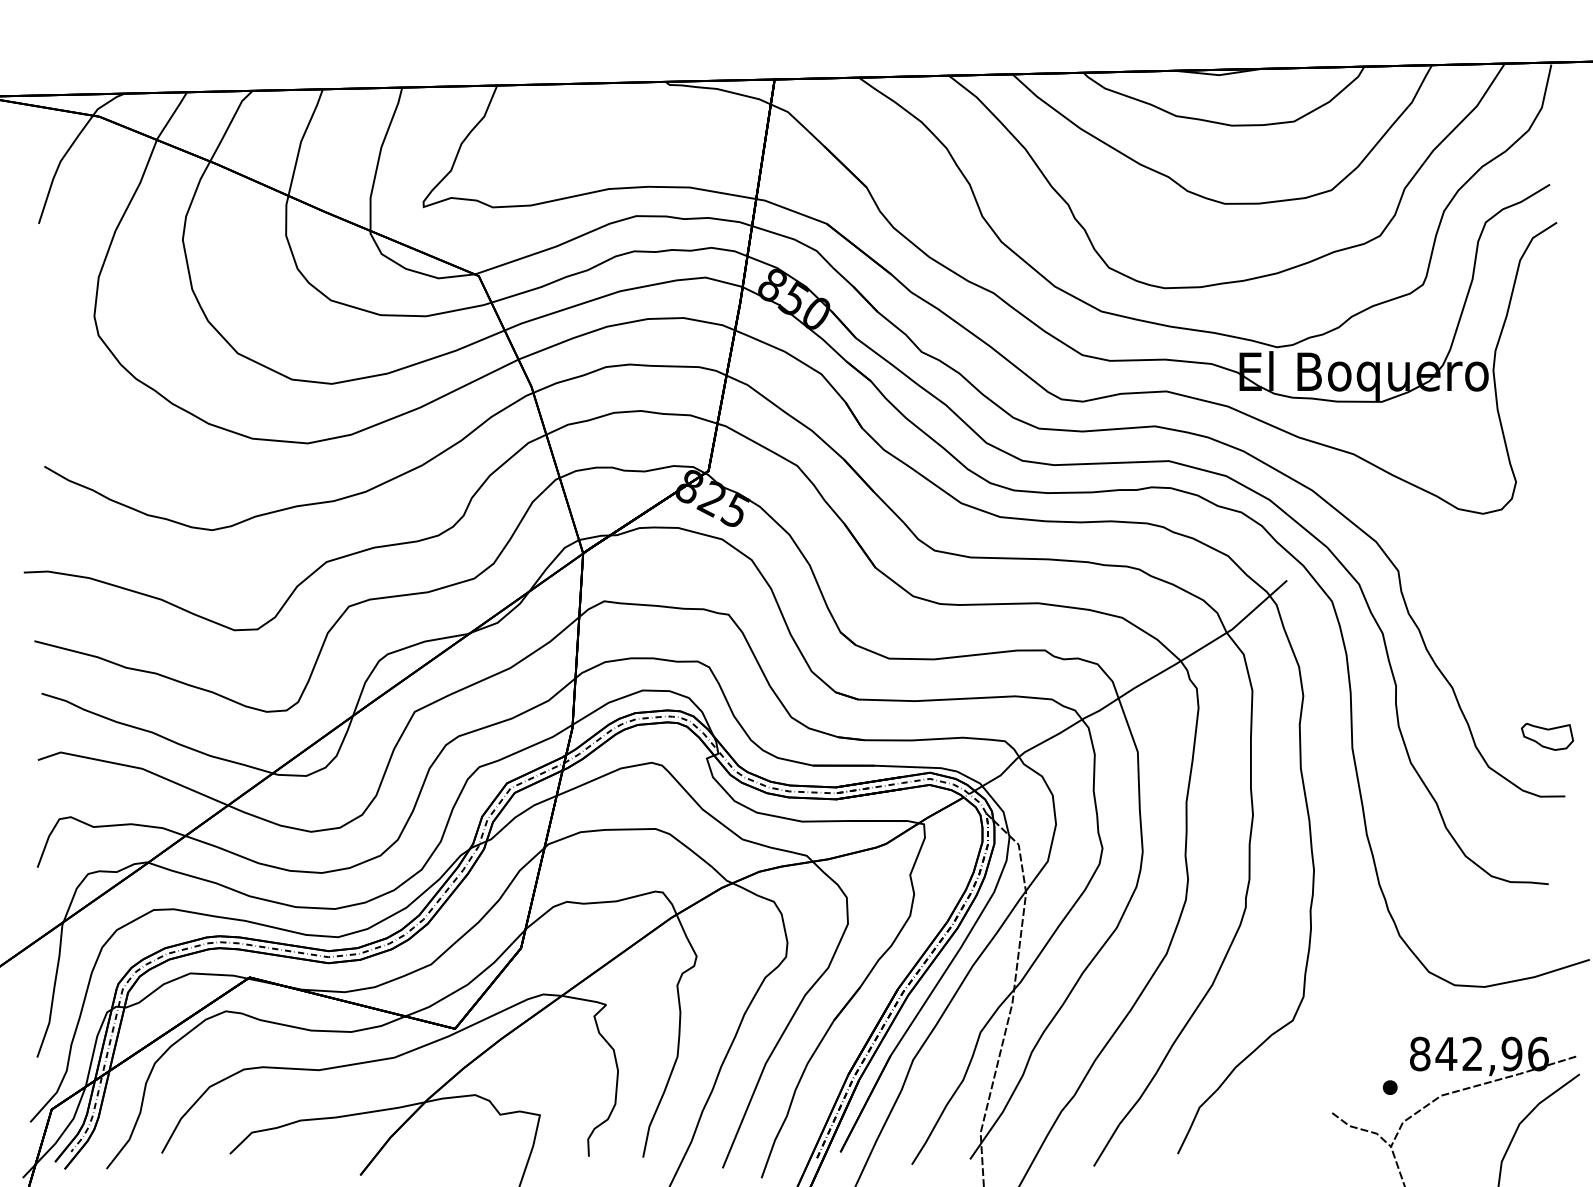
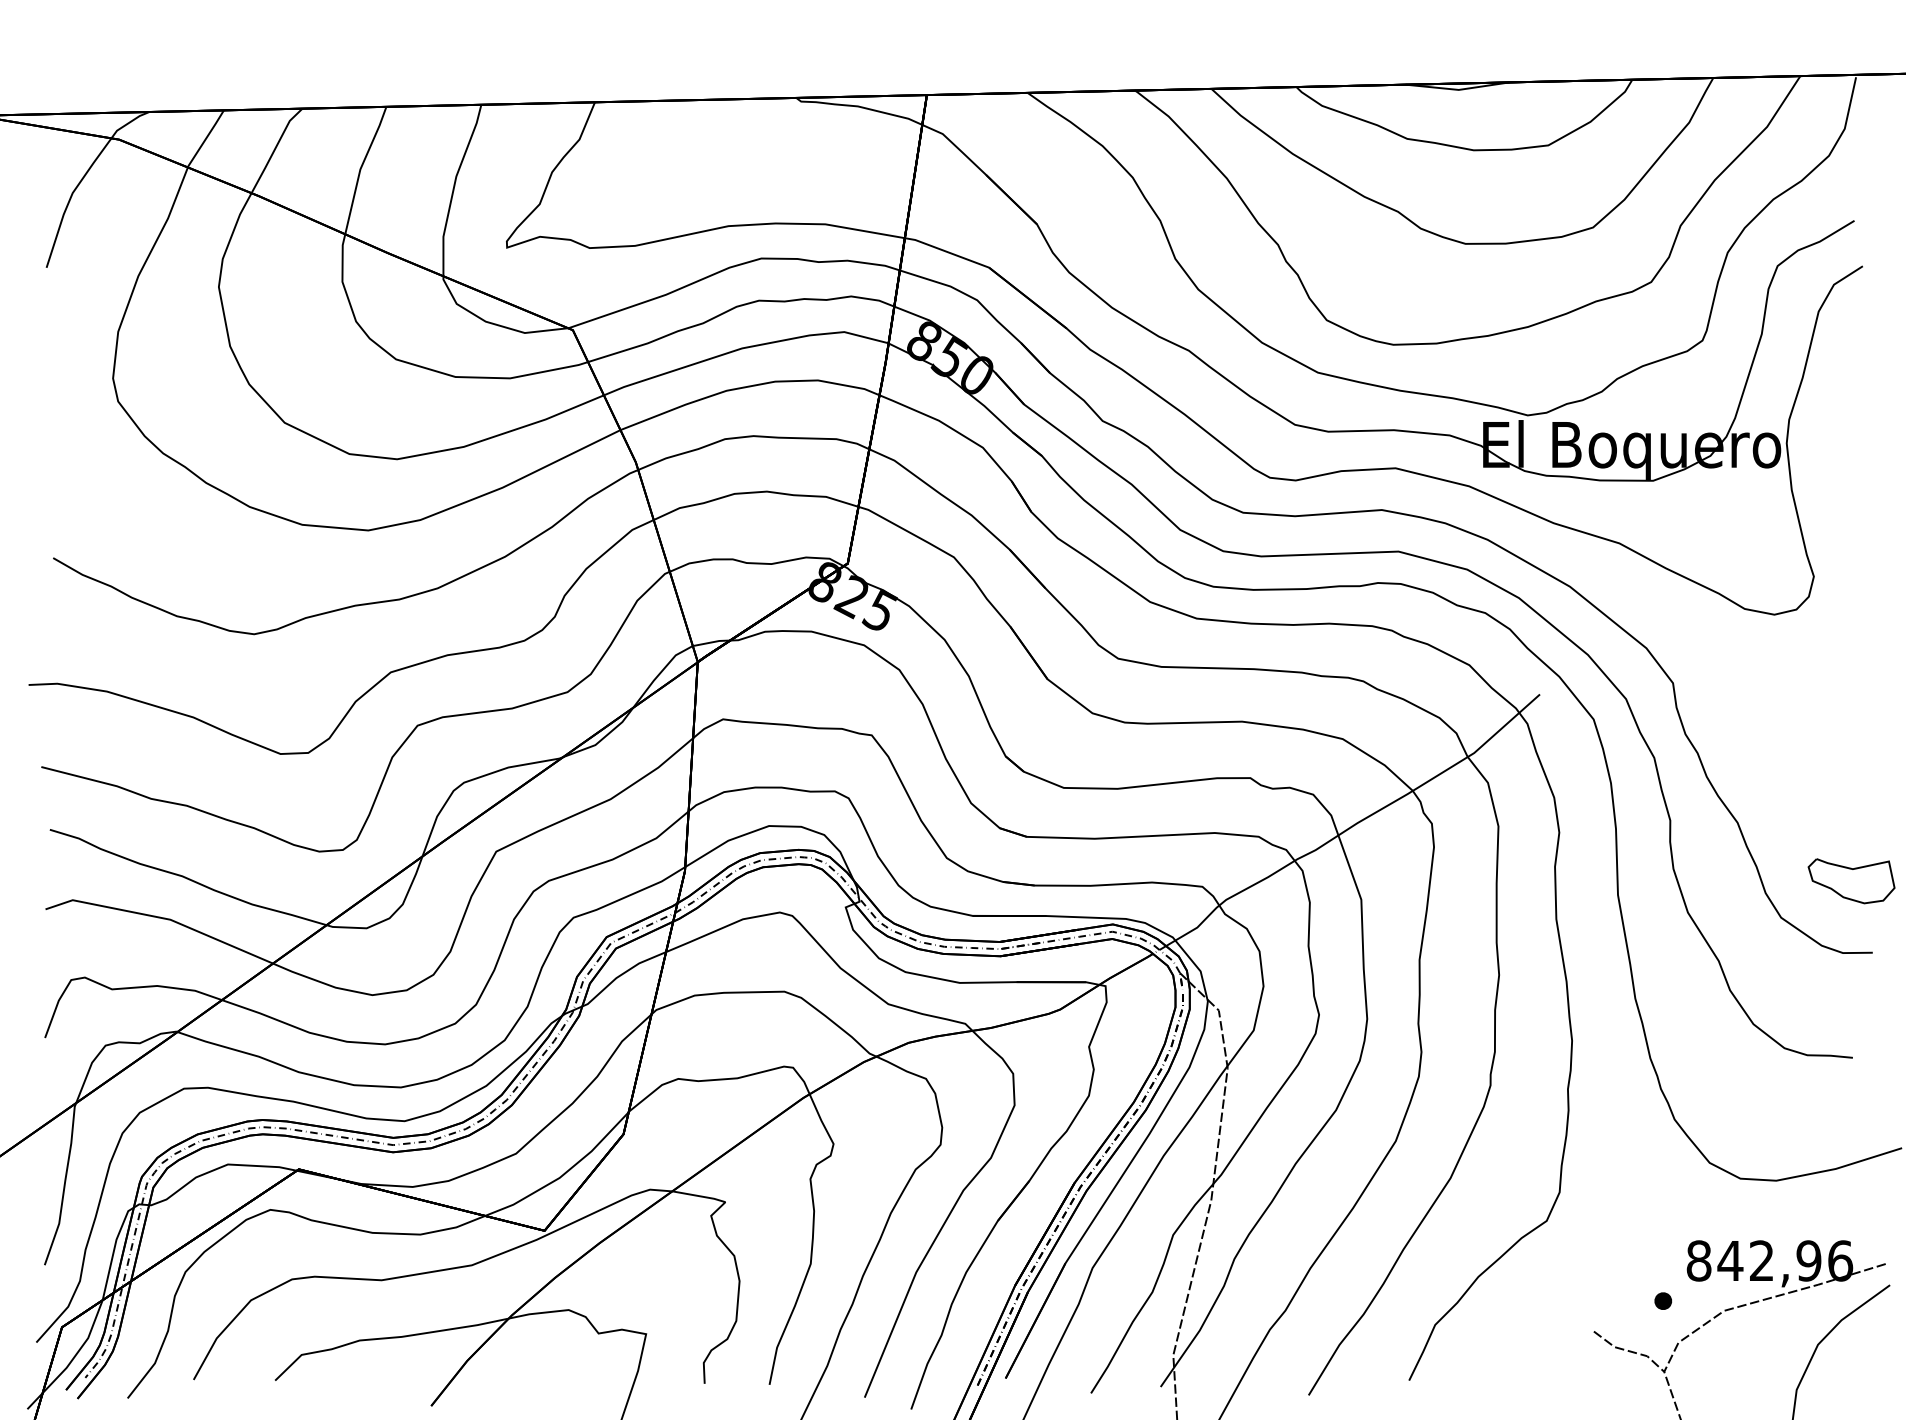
part: (1546, 736) -> (1850, 881), size x1.4

